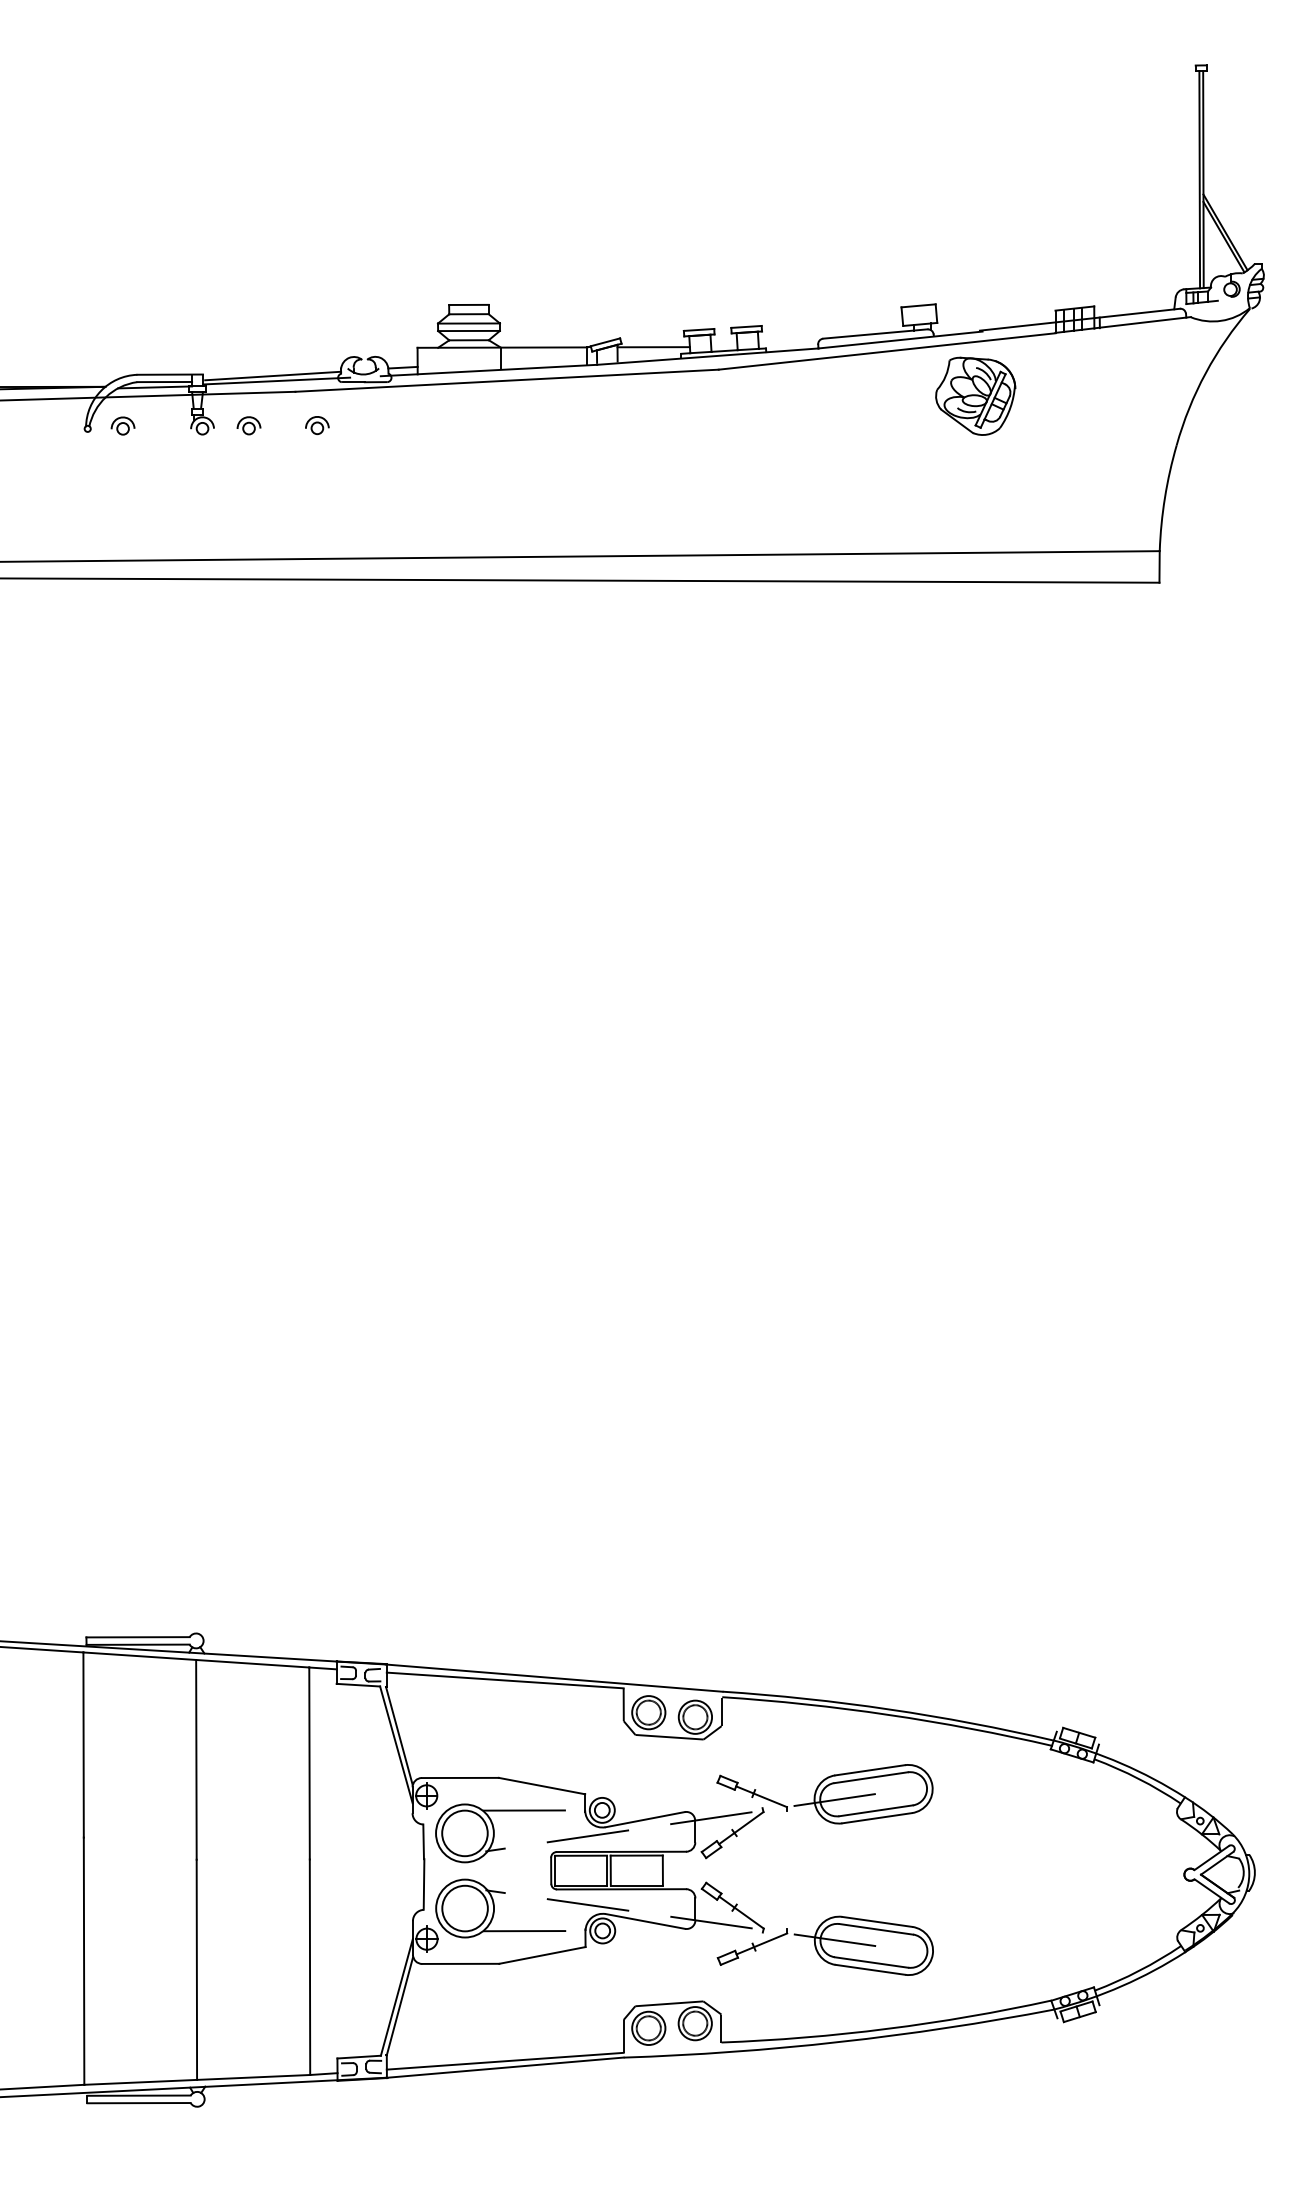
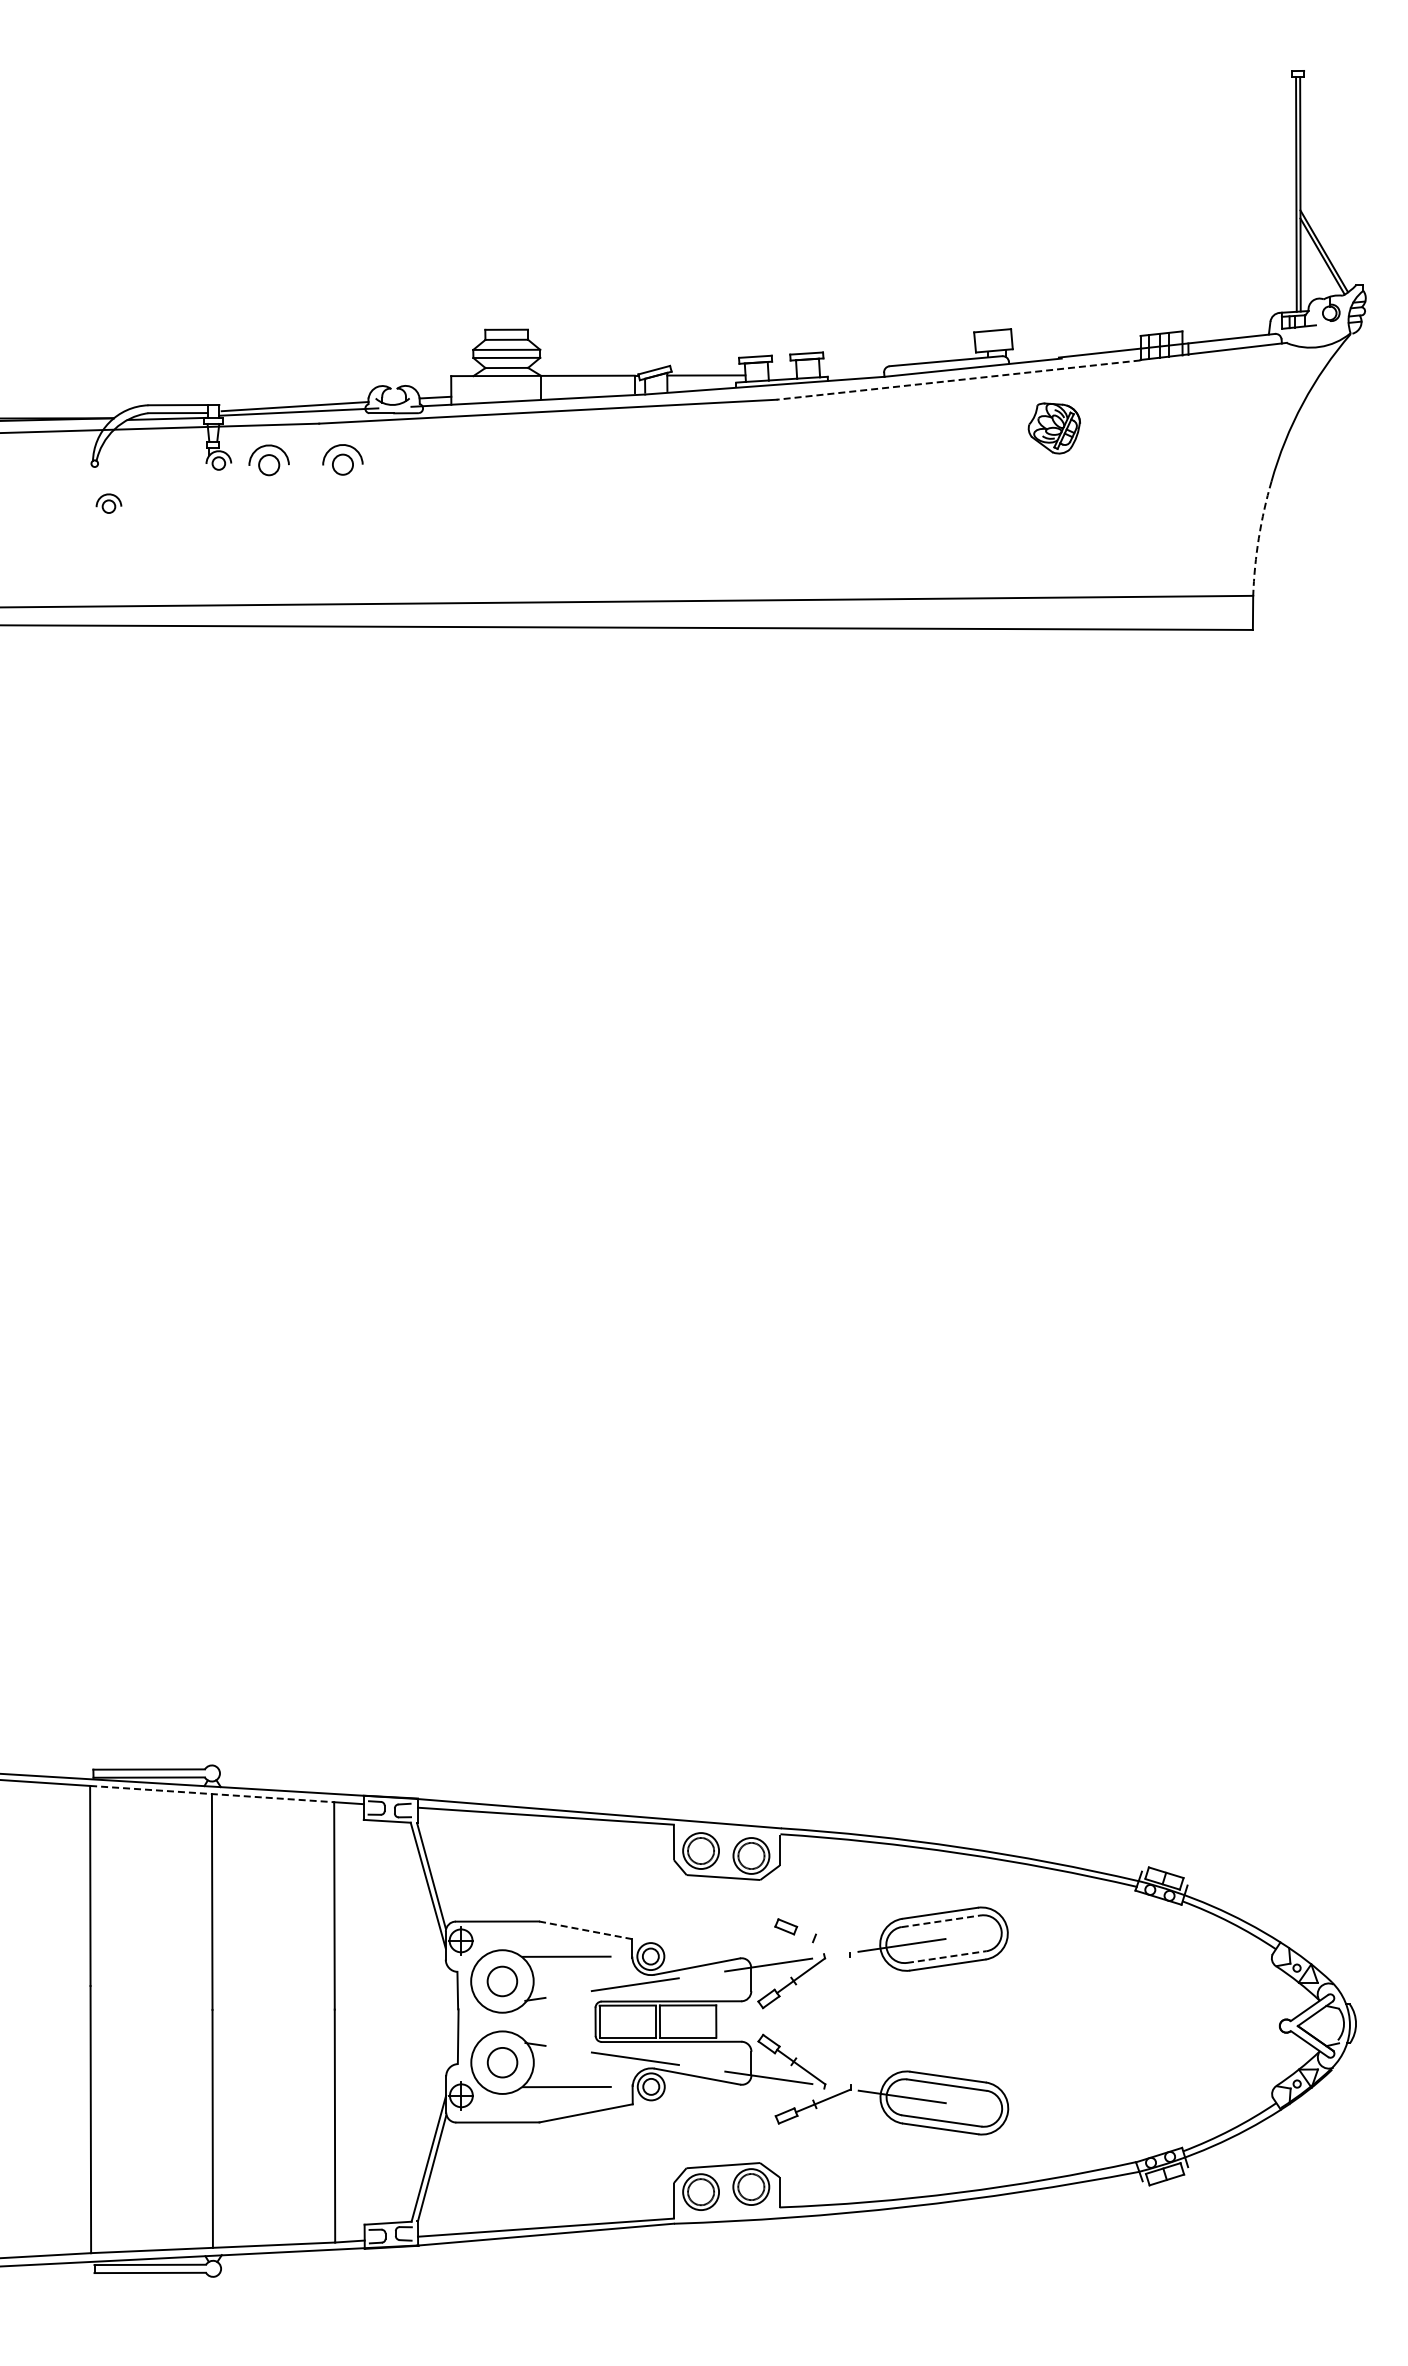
line: (887, 351) -> (958, 380), solid -> dashed
part: (975, 396) -> (1054, 428), size x0.6
part: (122, 425) -> (108, 503), moved
part: (248, 425) -> (268, 460), size x1.6
part: (316, 425) -> (342, 460), size x1.6
arc: (1164, 498) -> (1258, 538), solid -> dashed
line: (196, 1660) -> (212, 1794), solid -> dashed
line: (871, 1777) -> (941, 1921), solid -> dashed
line: (542, 1786) -> (586, 1930), solid -> dashed
line: (761, 1796) -> (822, 1941), removed
line: (876, 1811) -> (947, 1957), solid -> dashed
circle: (465, 1833) -> (502, 1981), size x0.6
circle: (465, 1908) -> (502, 2062), size x0.6

